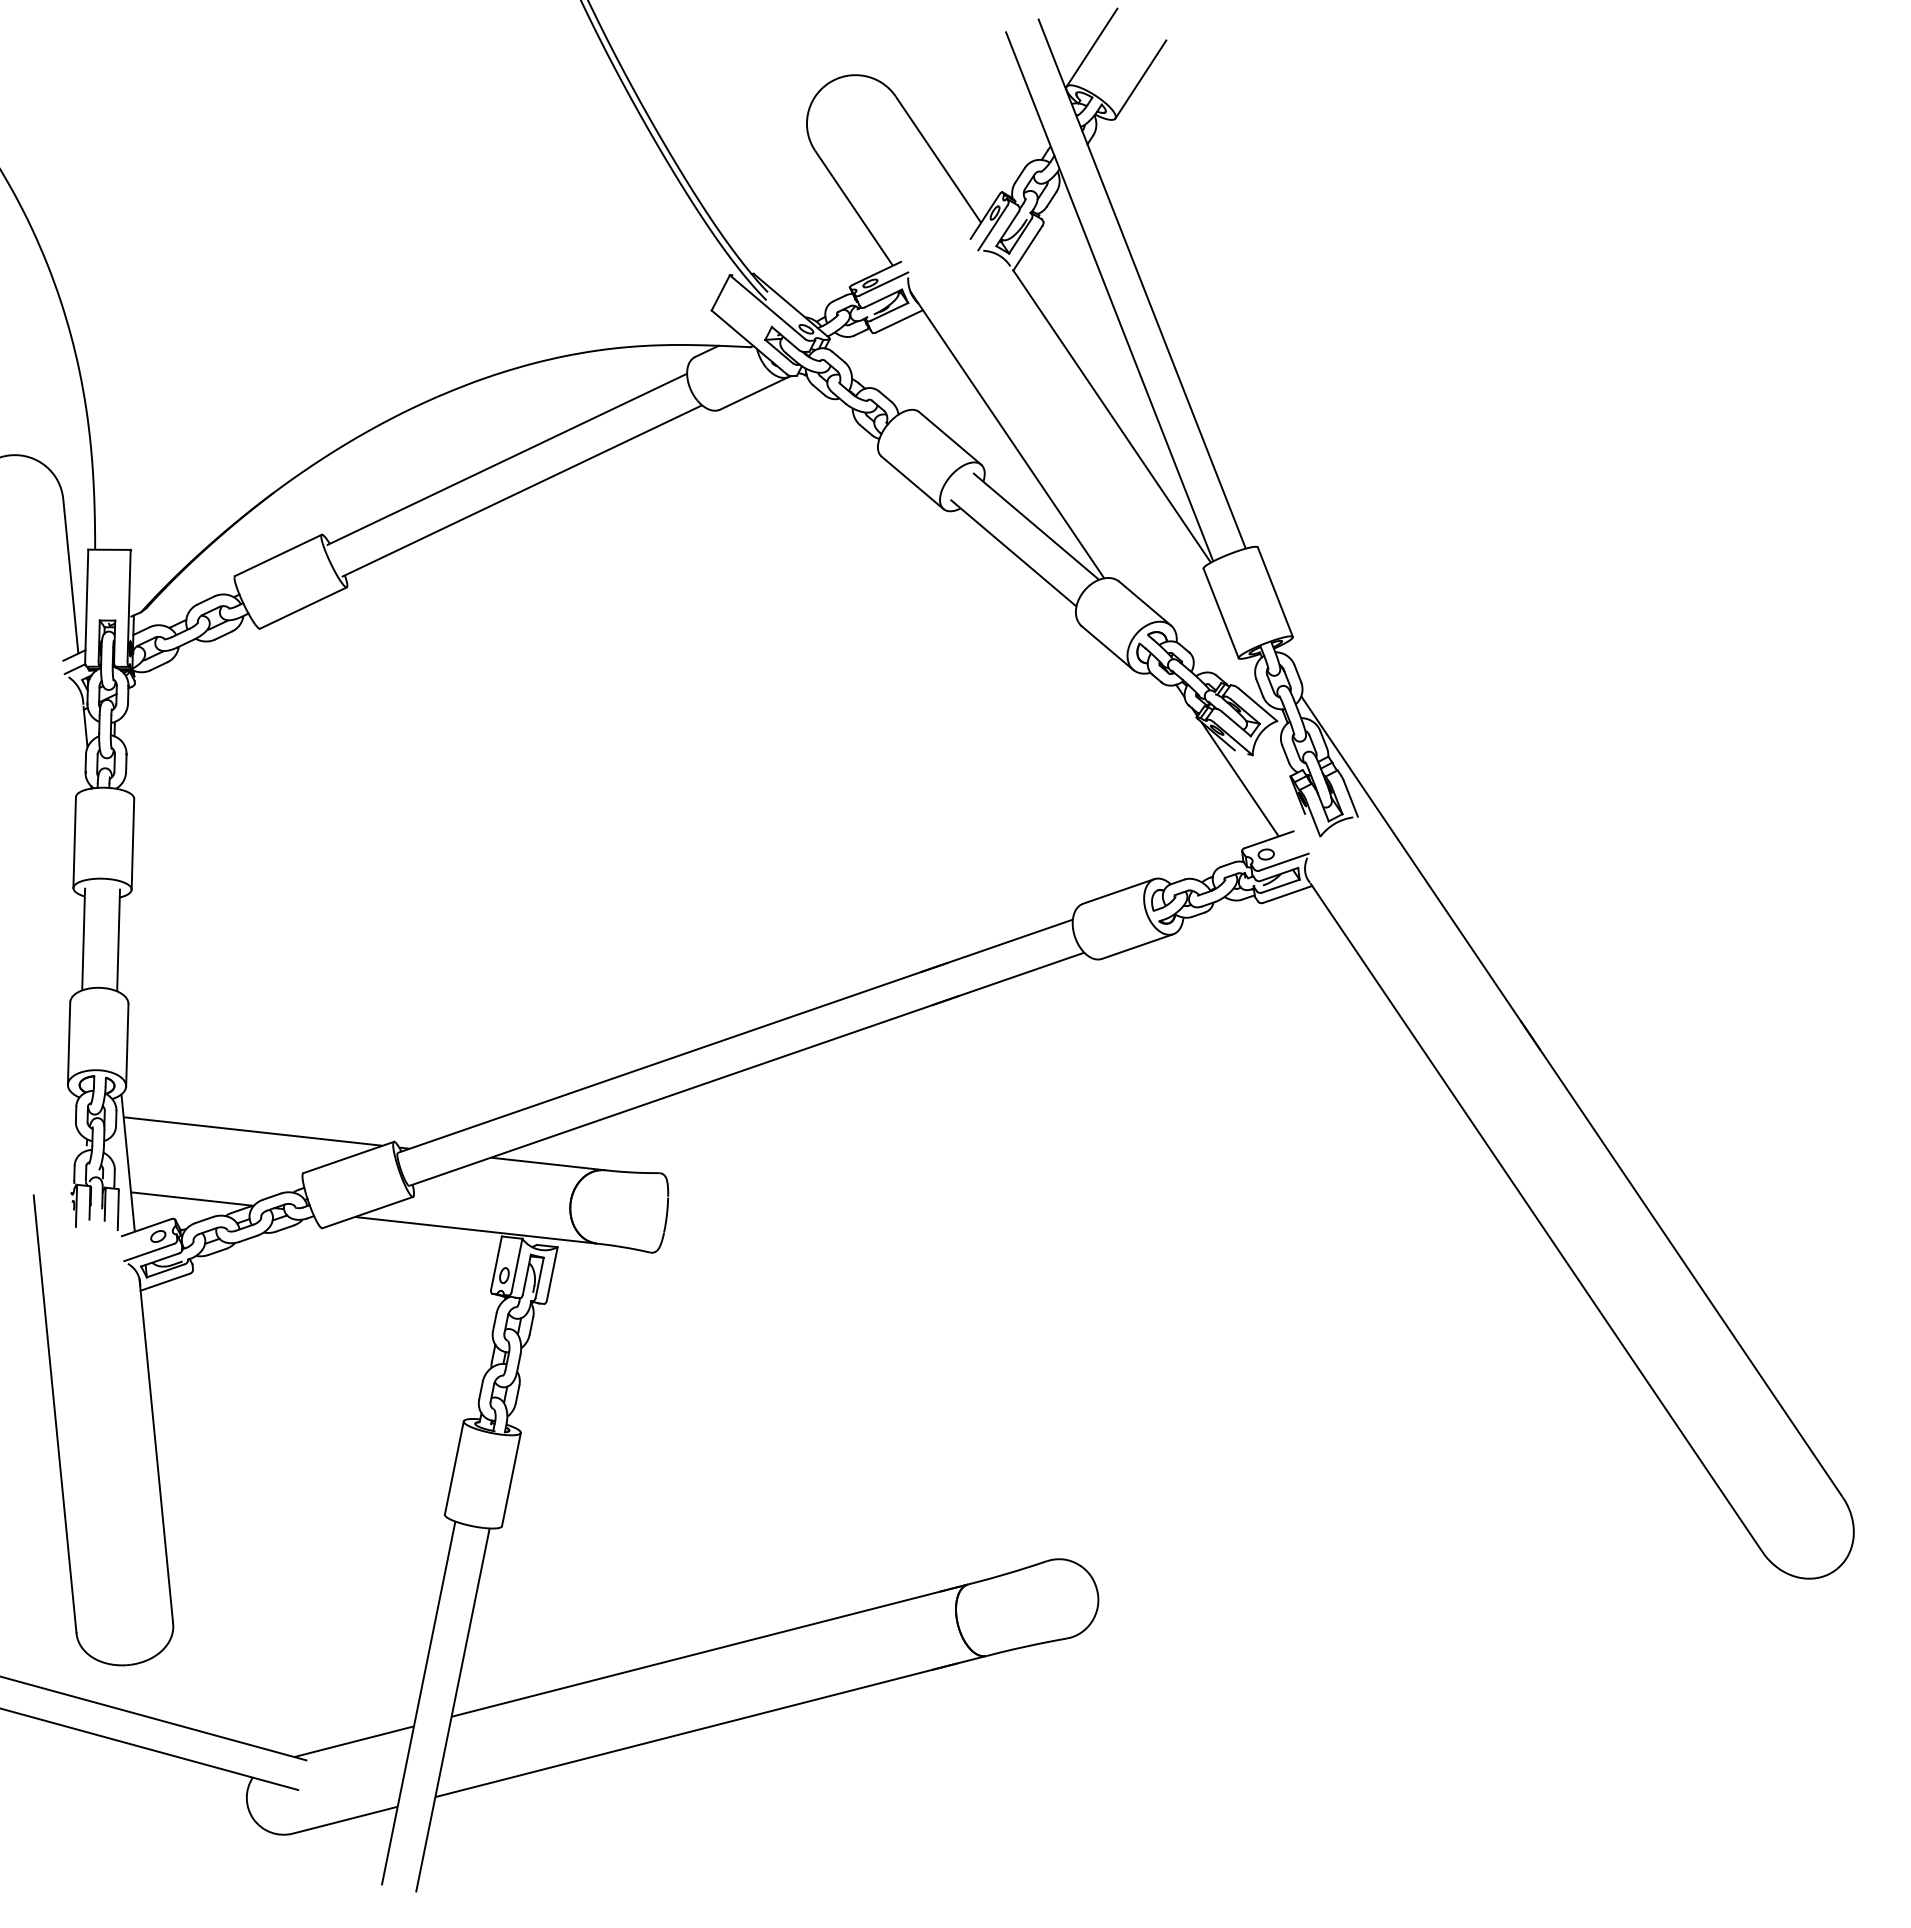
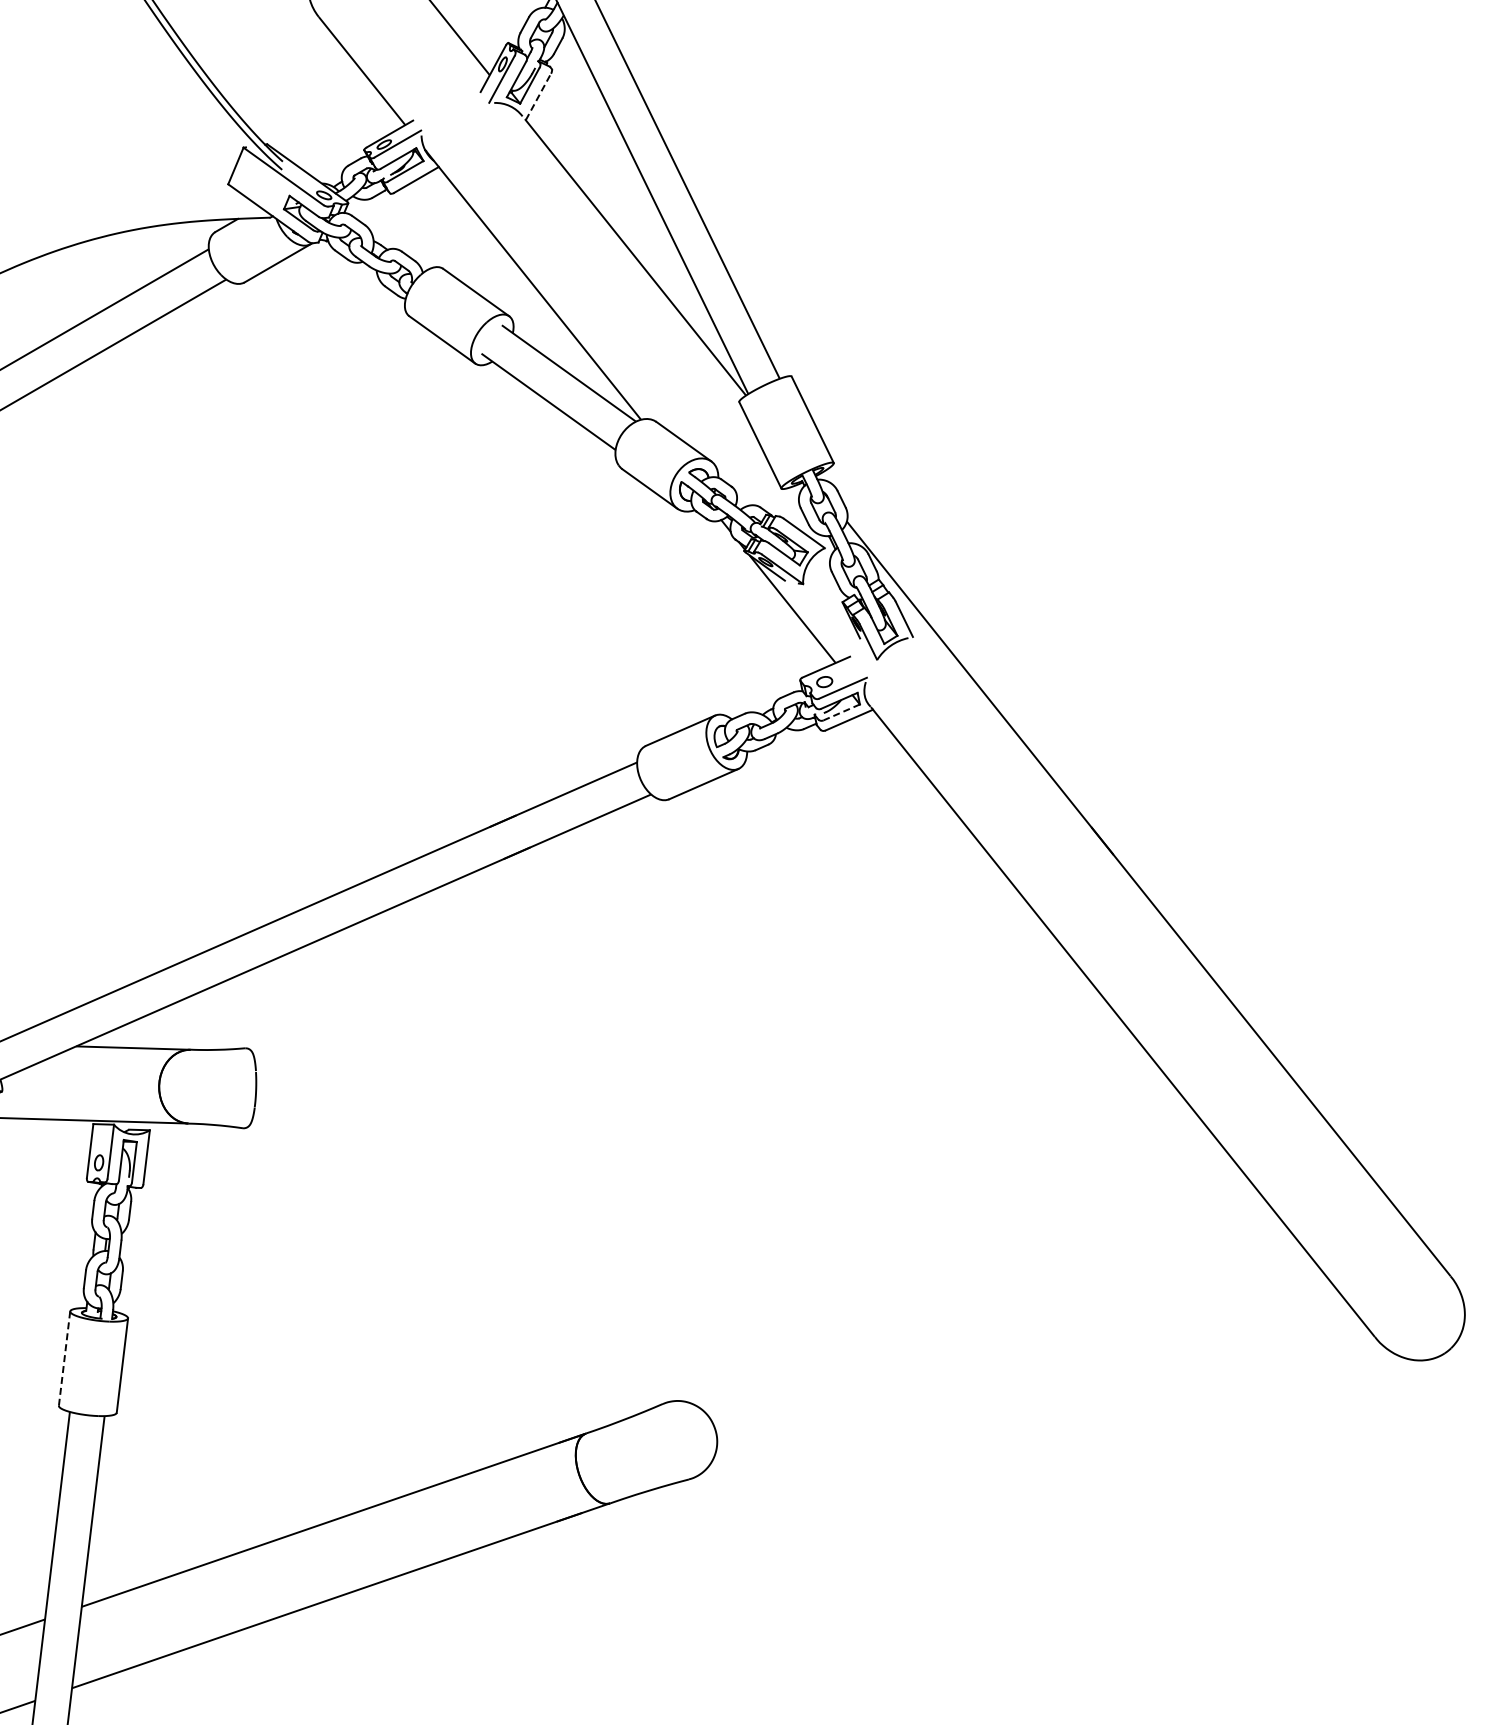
line: (1028, 247) -> (539, 96), solid -> dashed
line: (1280, 886) -> (841, 712), solid -> dashed
line: (454, 1468) -> (64, 1359), solid -> dashed

